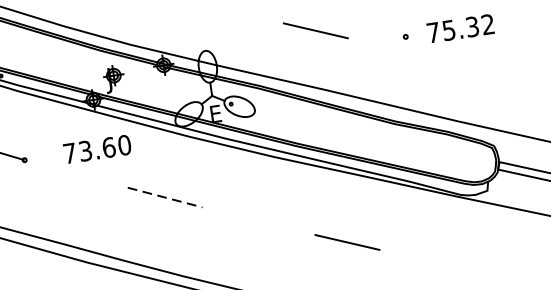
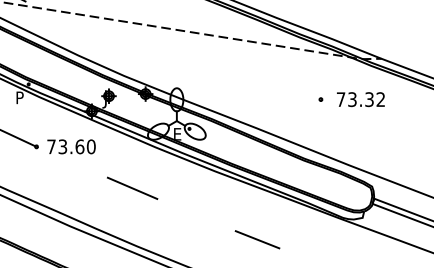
line: (315, 30) -> (257, 85), removed
text: (449, 30) -> (352, 99), 75.32 -> 73.32
text: (97, 148) -> (71, 146), moved
line: (165, 197) -> (132, 188), dashed -> solid

